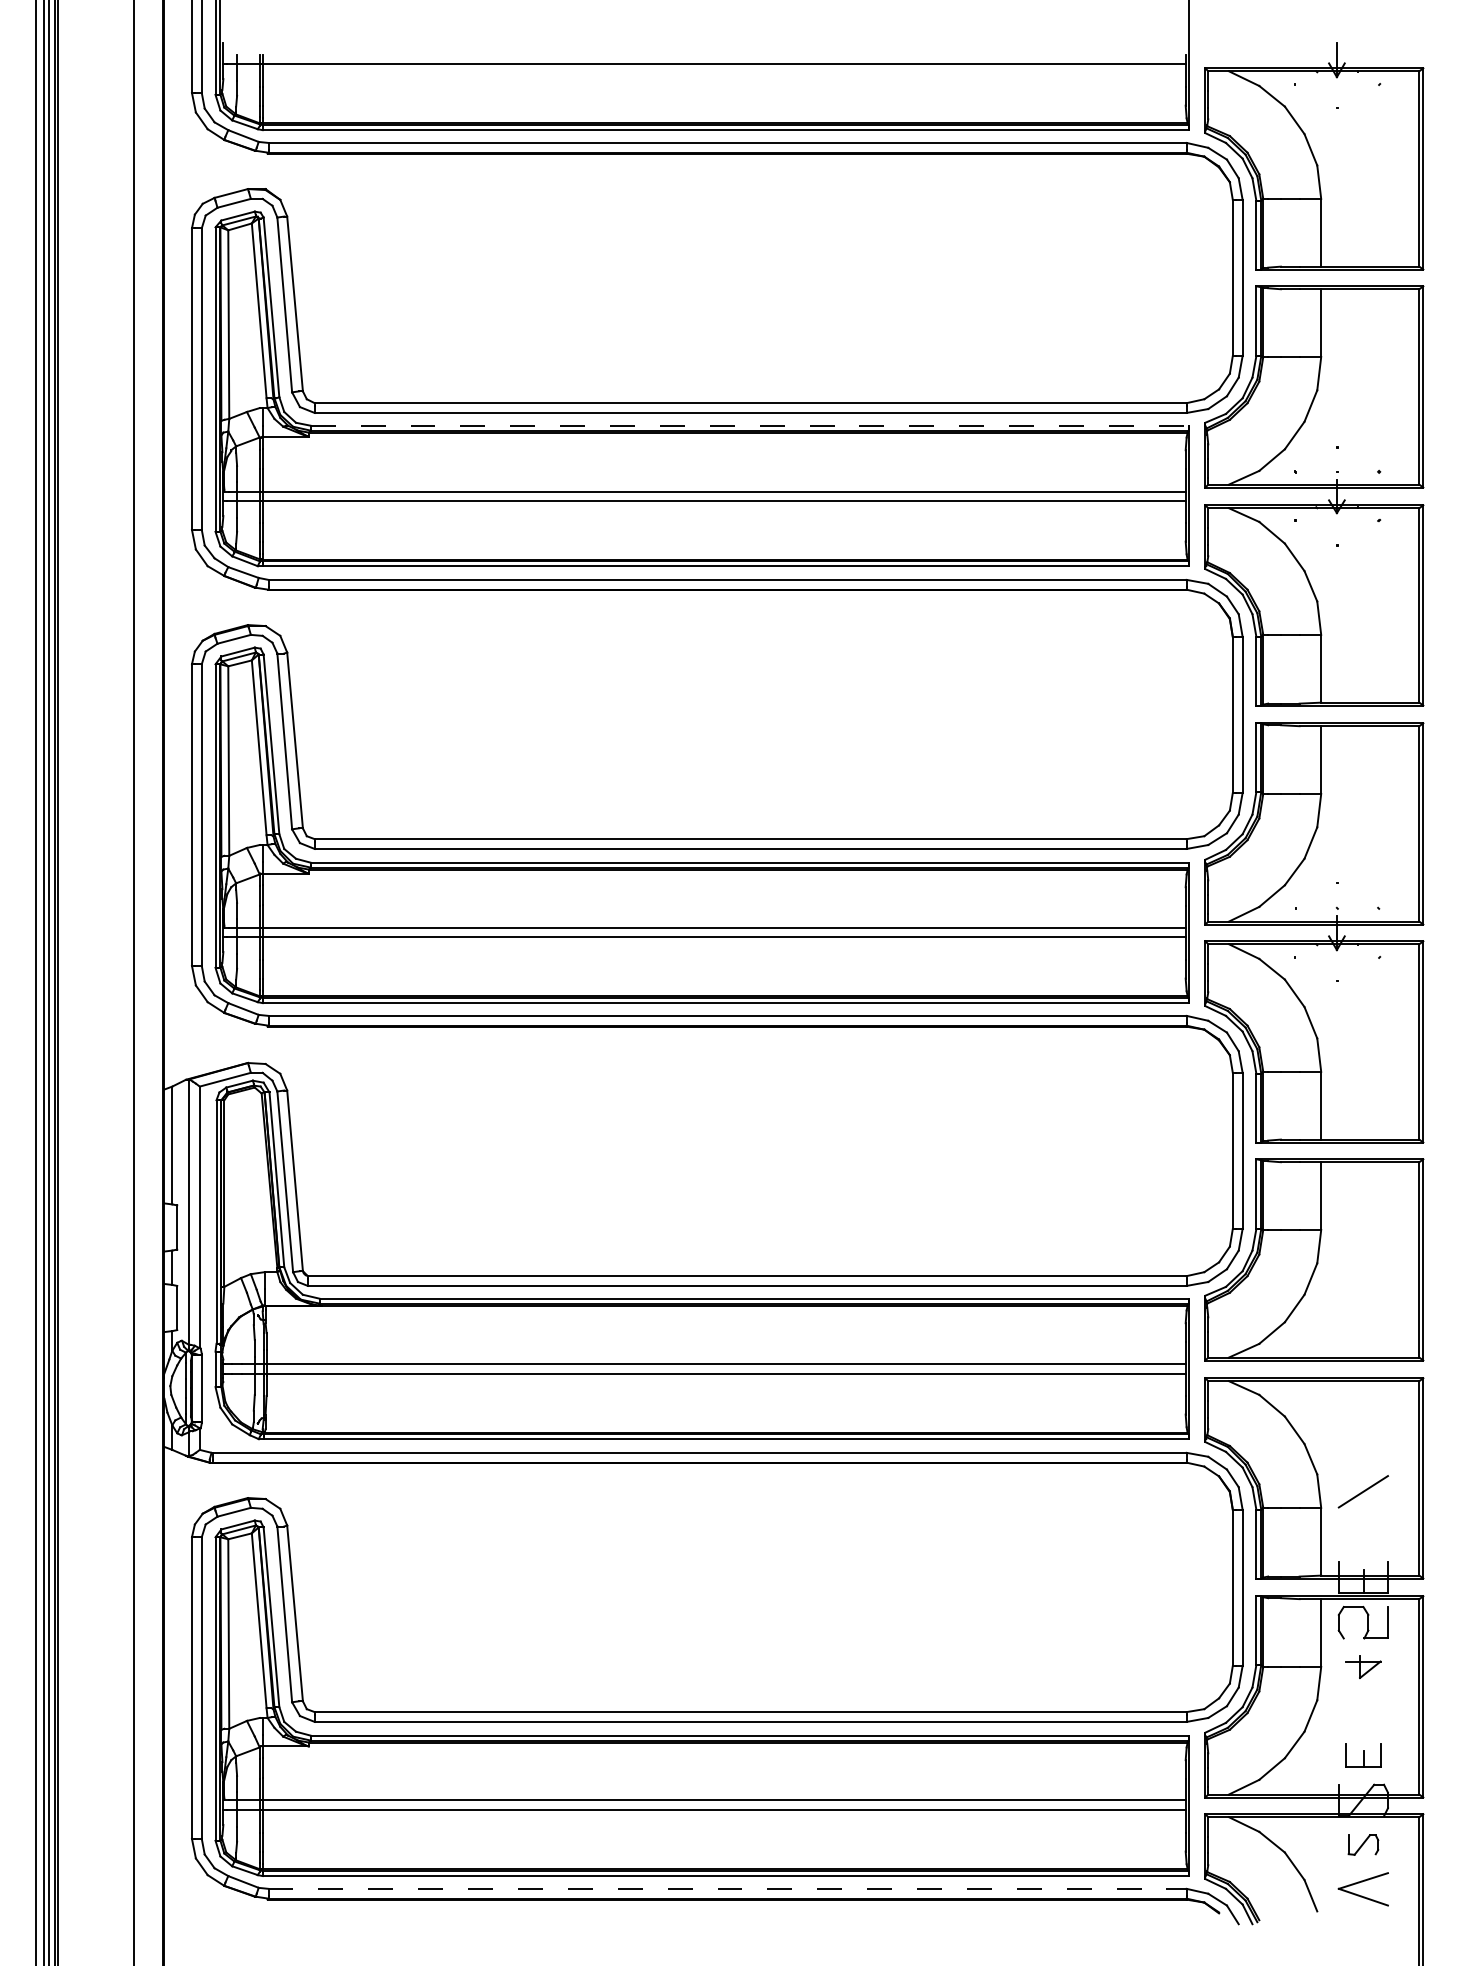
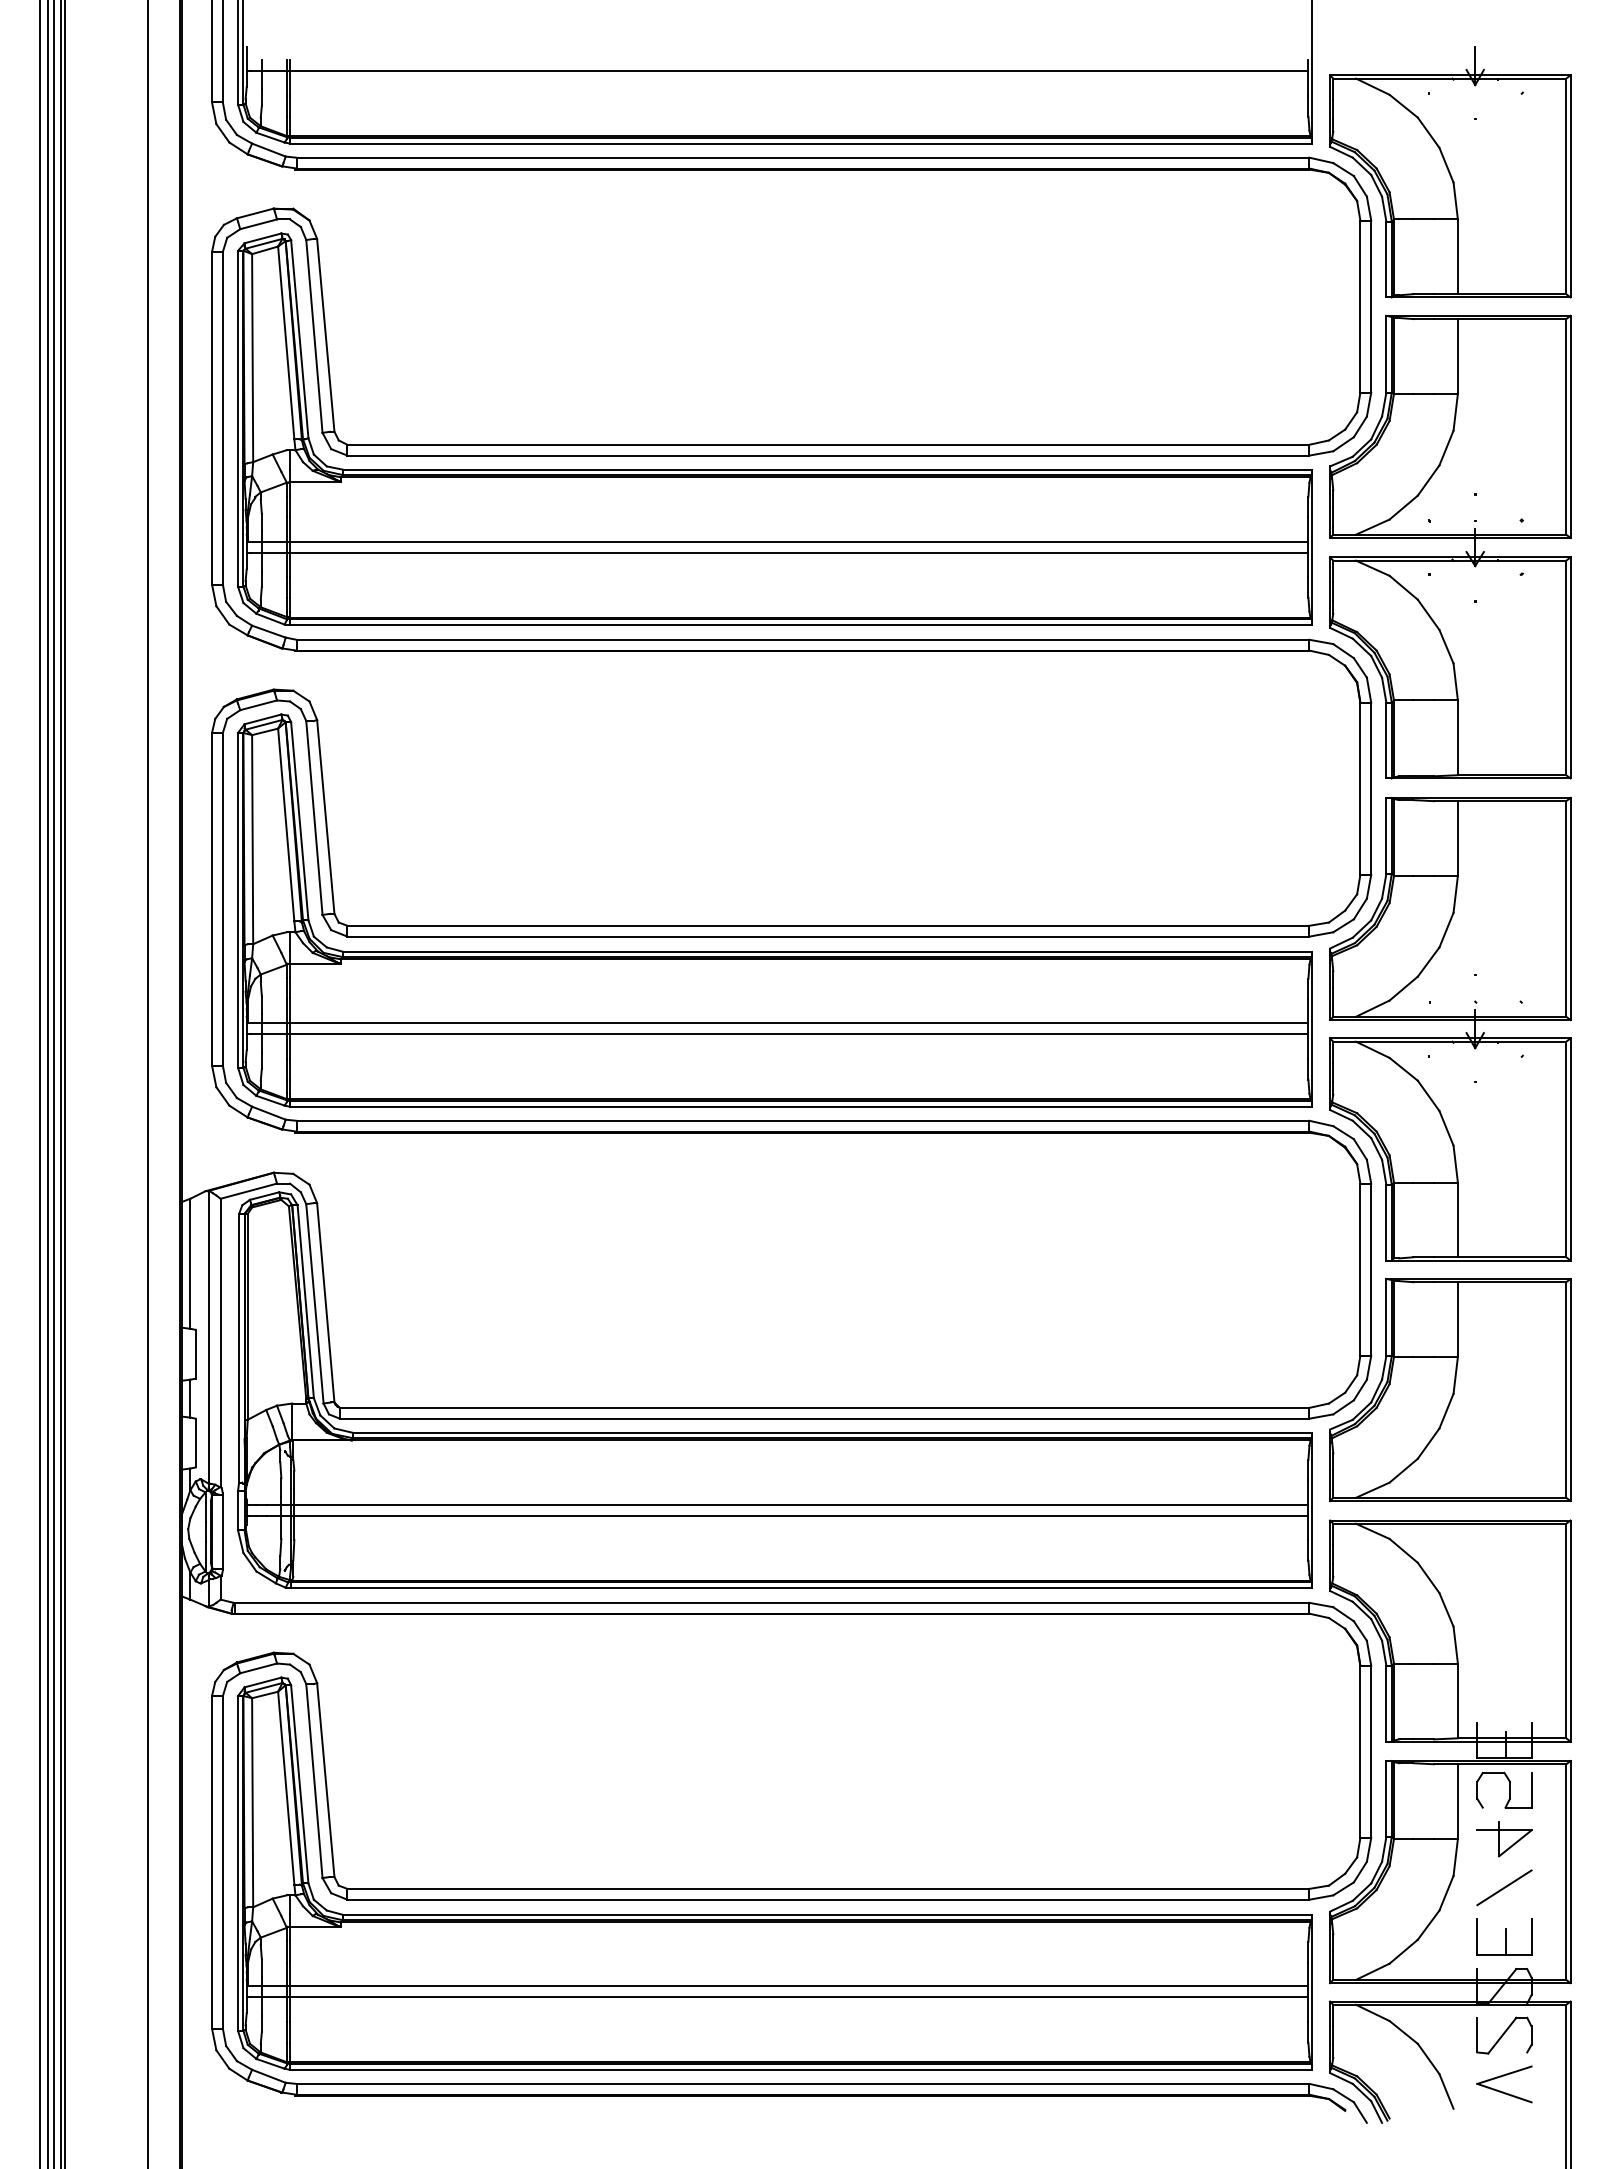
line: (749, 425) -> (827, 469), dashed -> solid
line: (1363, 1491) -> (1504, 1887), moved
part: (1363, 1667) -> (1504, 1839), size x1.43
part: (1363, 1755) -> (1504, 1936), size x1.43
part: (1363, 1844) -> (1504, 2035), size x1.67
line: (728, 1888) -> (803, 2083), dashed -> solid

